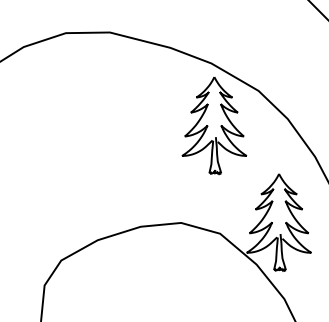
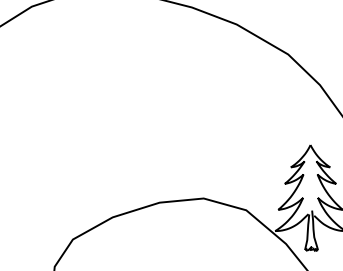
part: (214, 125) -> (240, 92), removed

